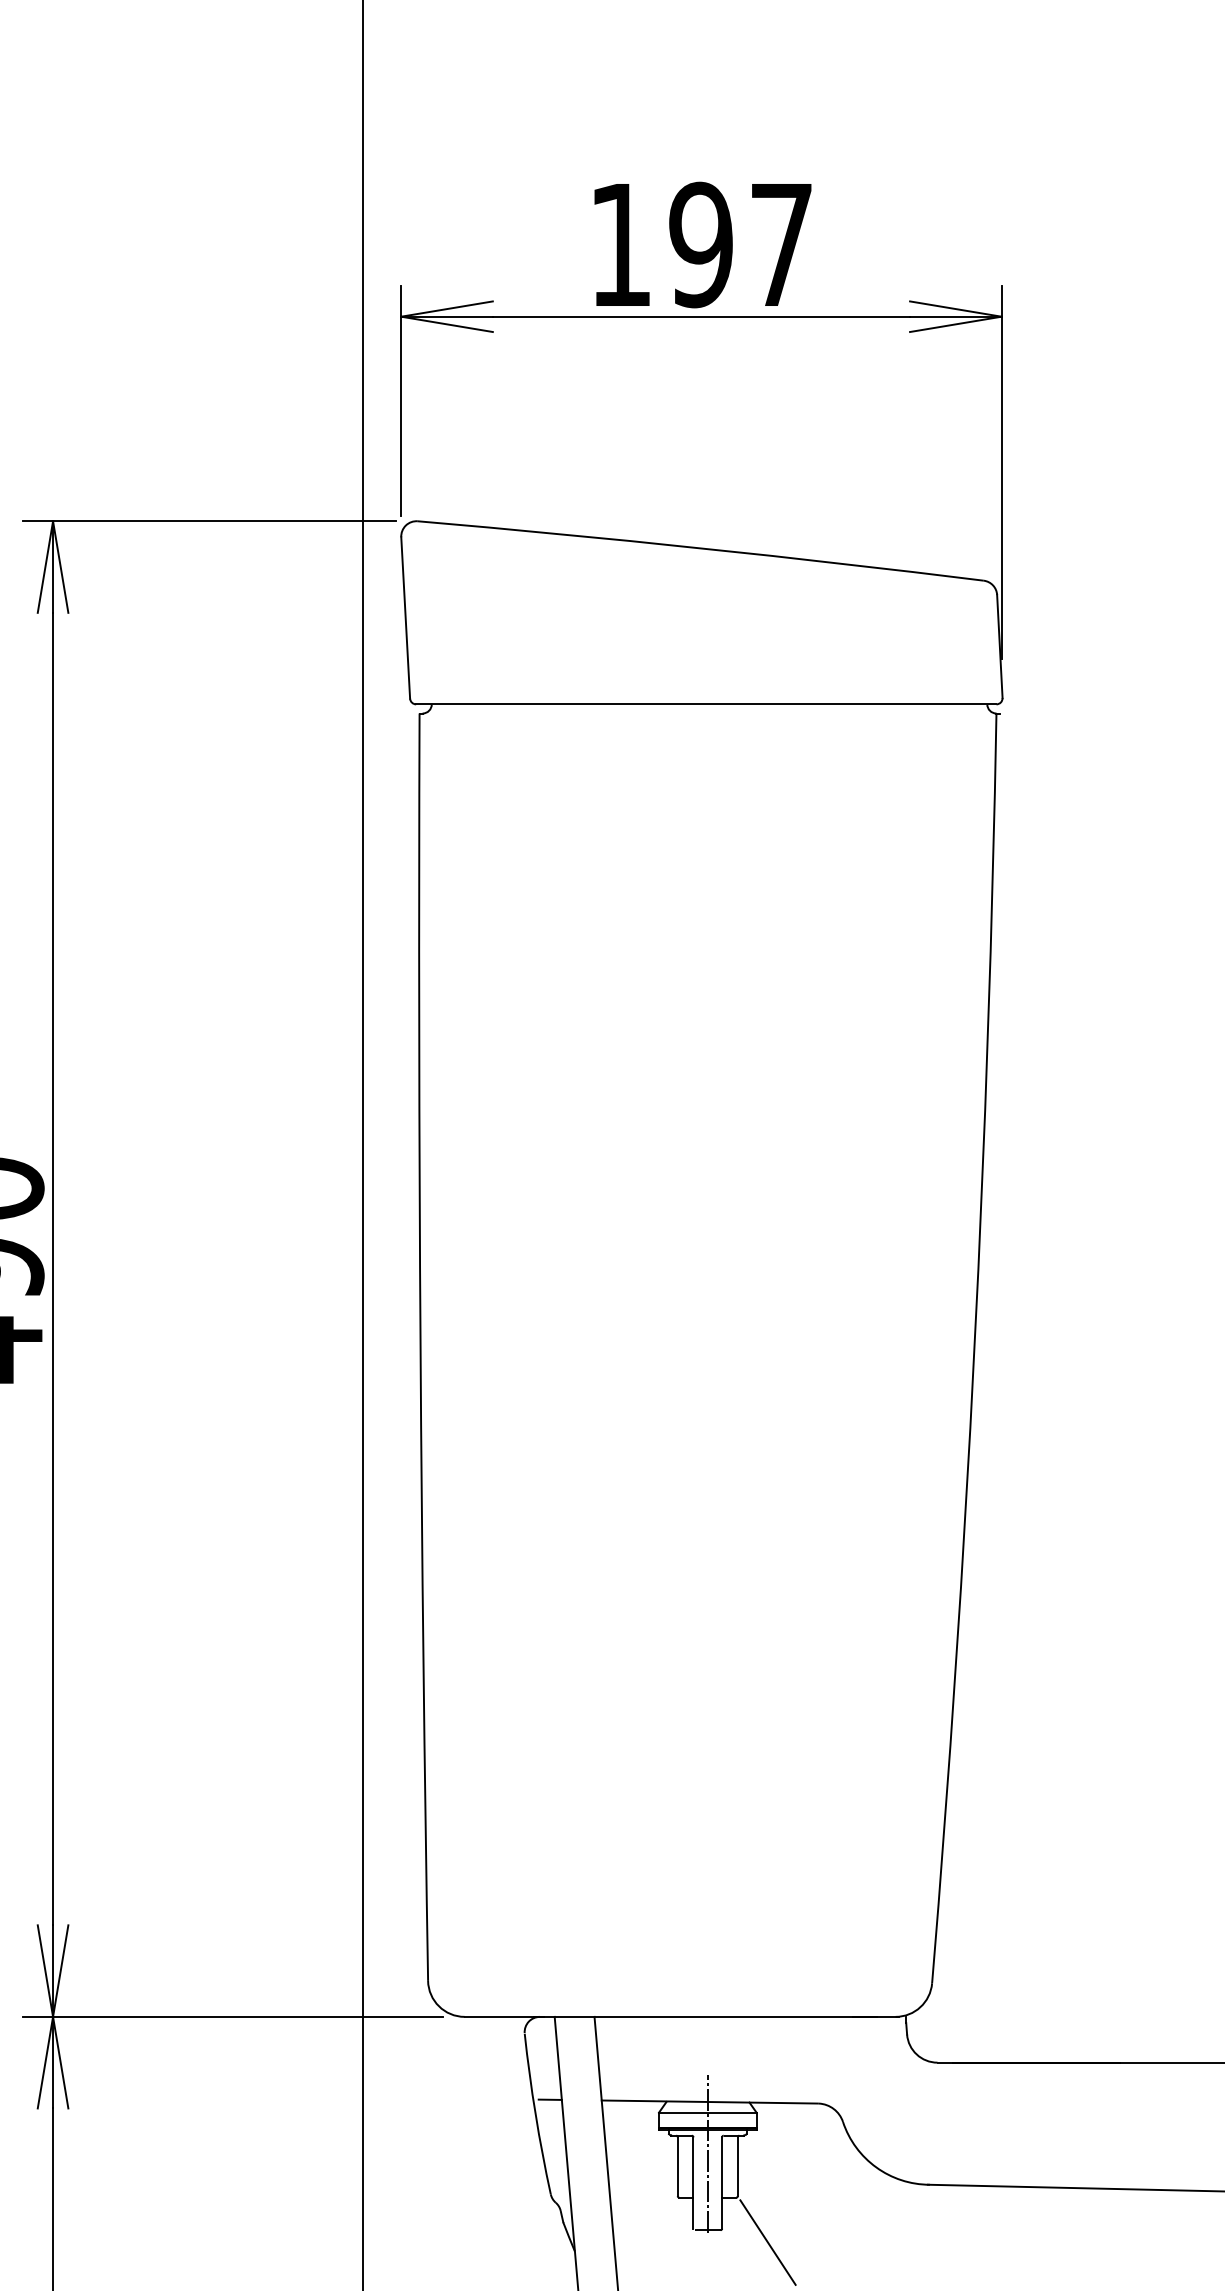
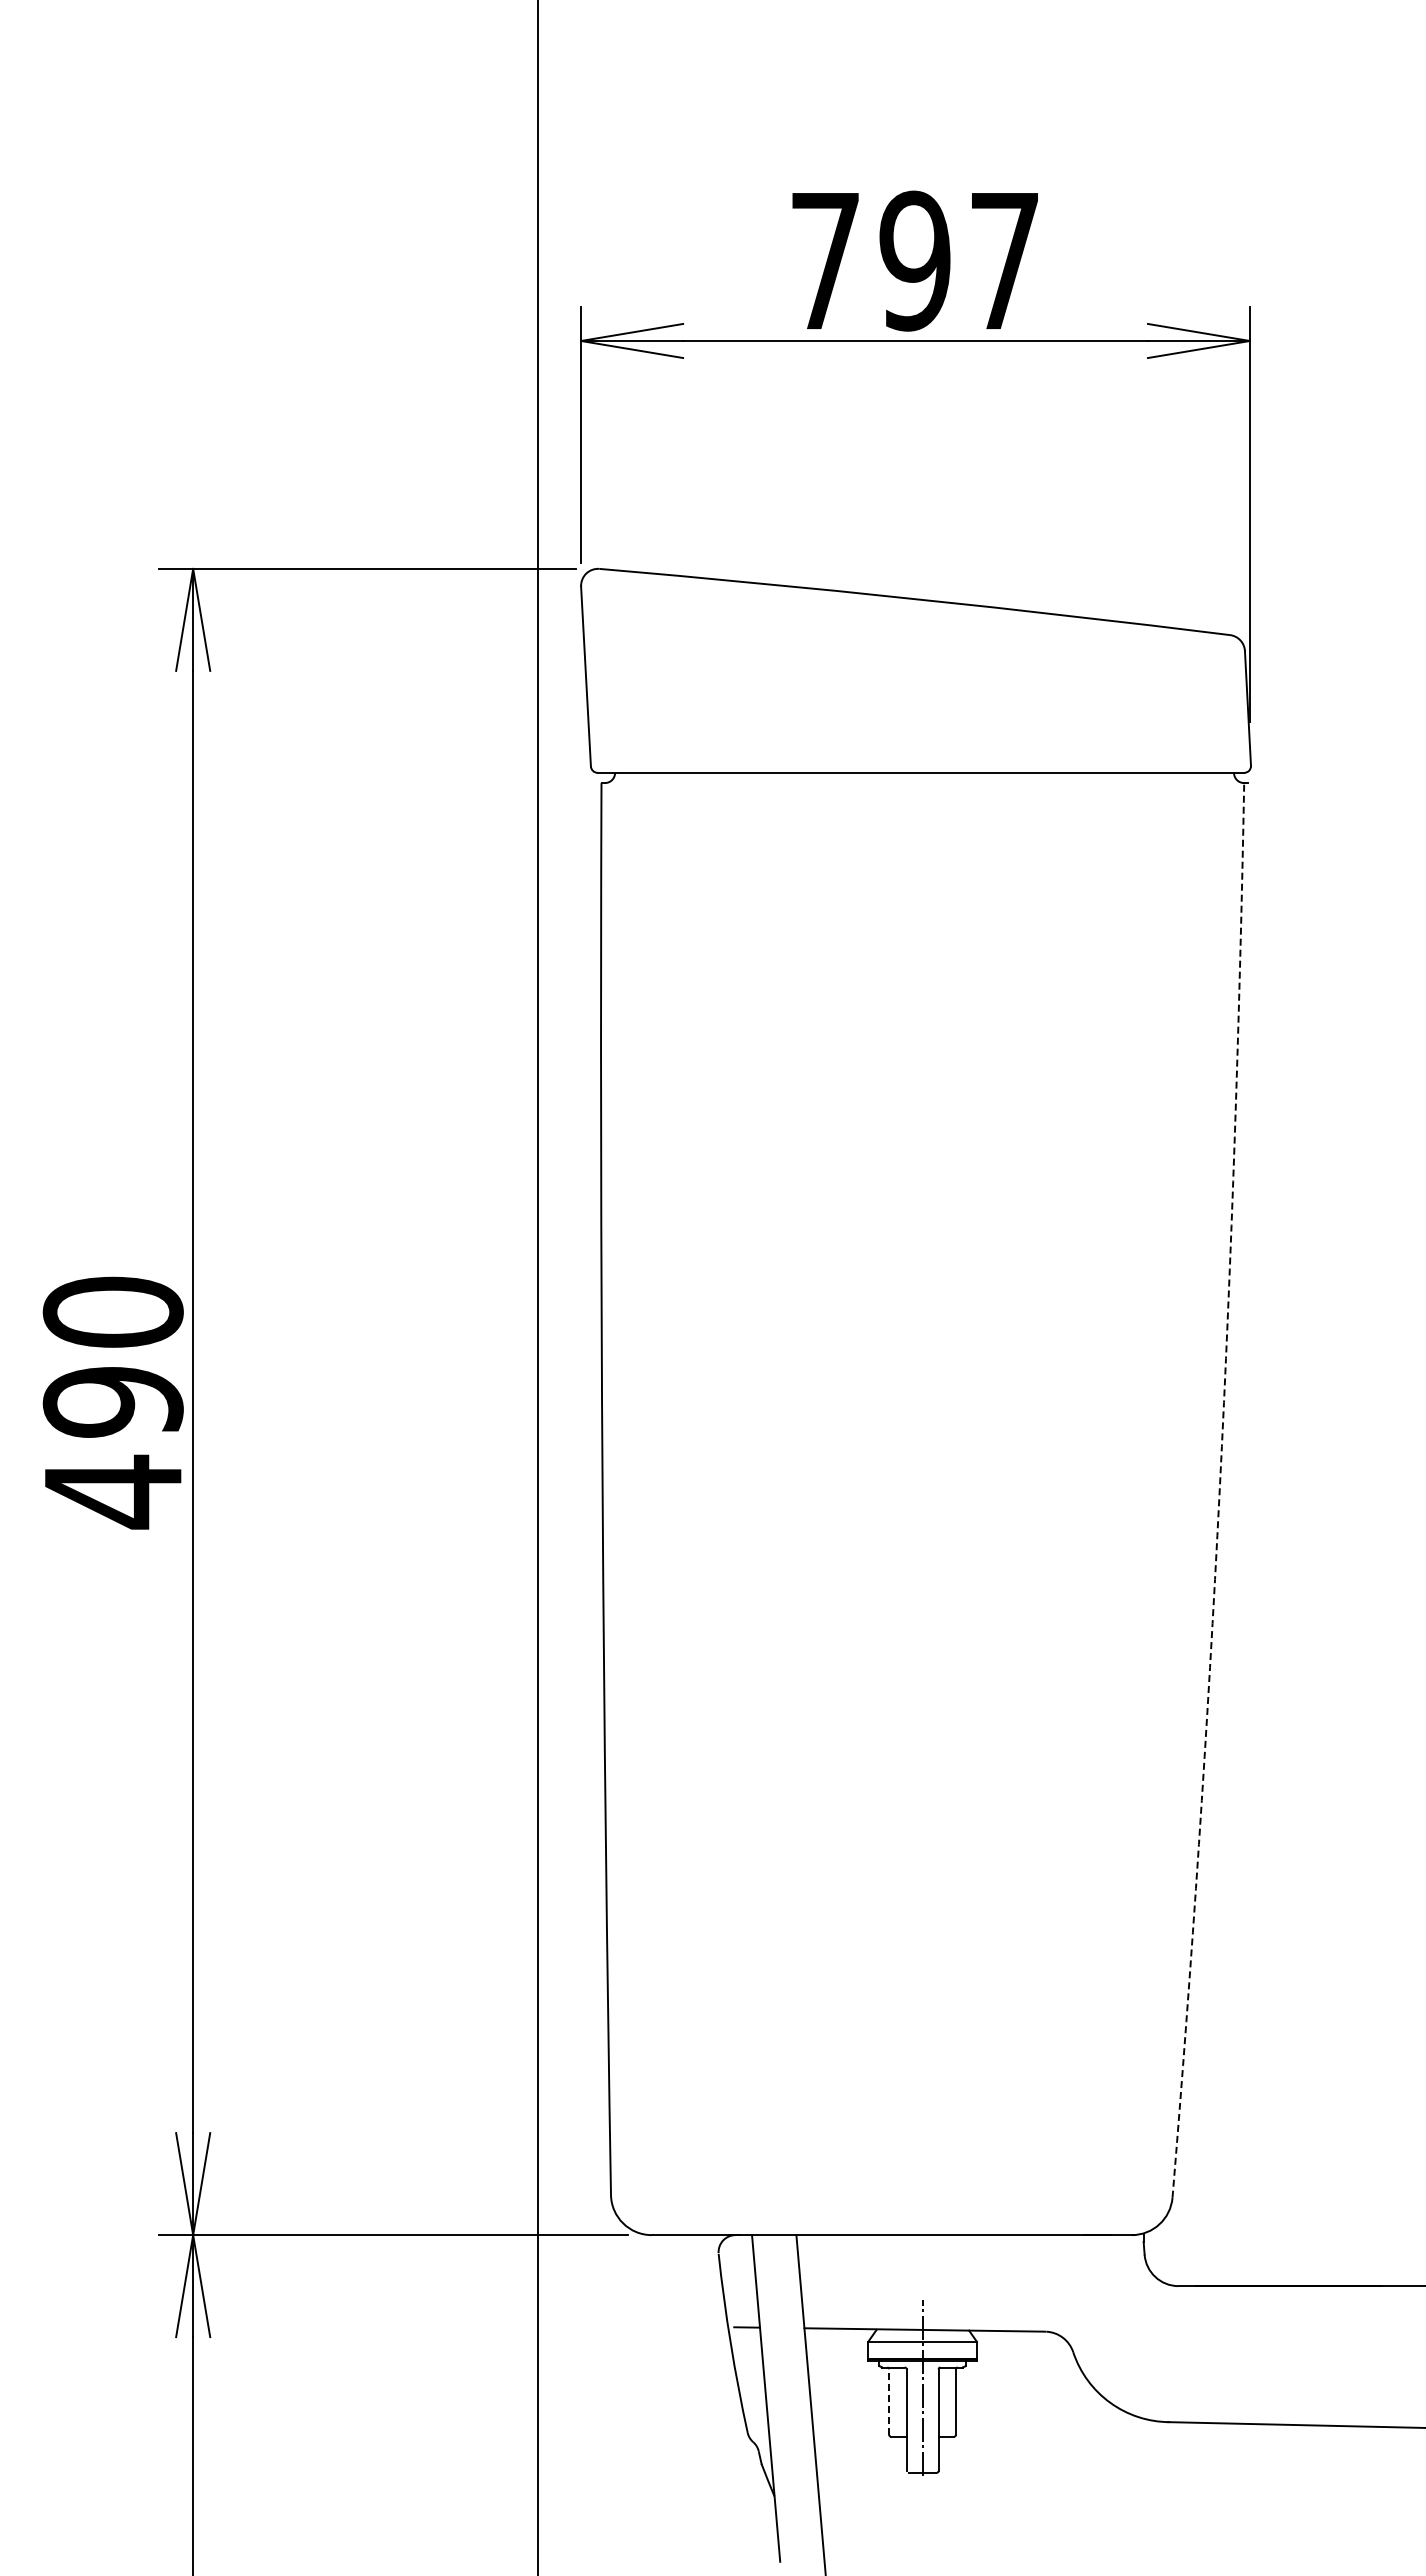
text: (620, 245) -> (825, 261), 197 -> 797
arc: (974, 1348) -> (1219, 1490), solid -> dashed
line: (678, 2167) -> (889, 2402), solid -> dashed
line: (767, 2242) -> (989, 2486), removed

